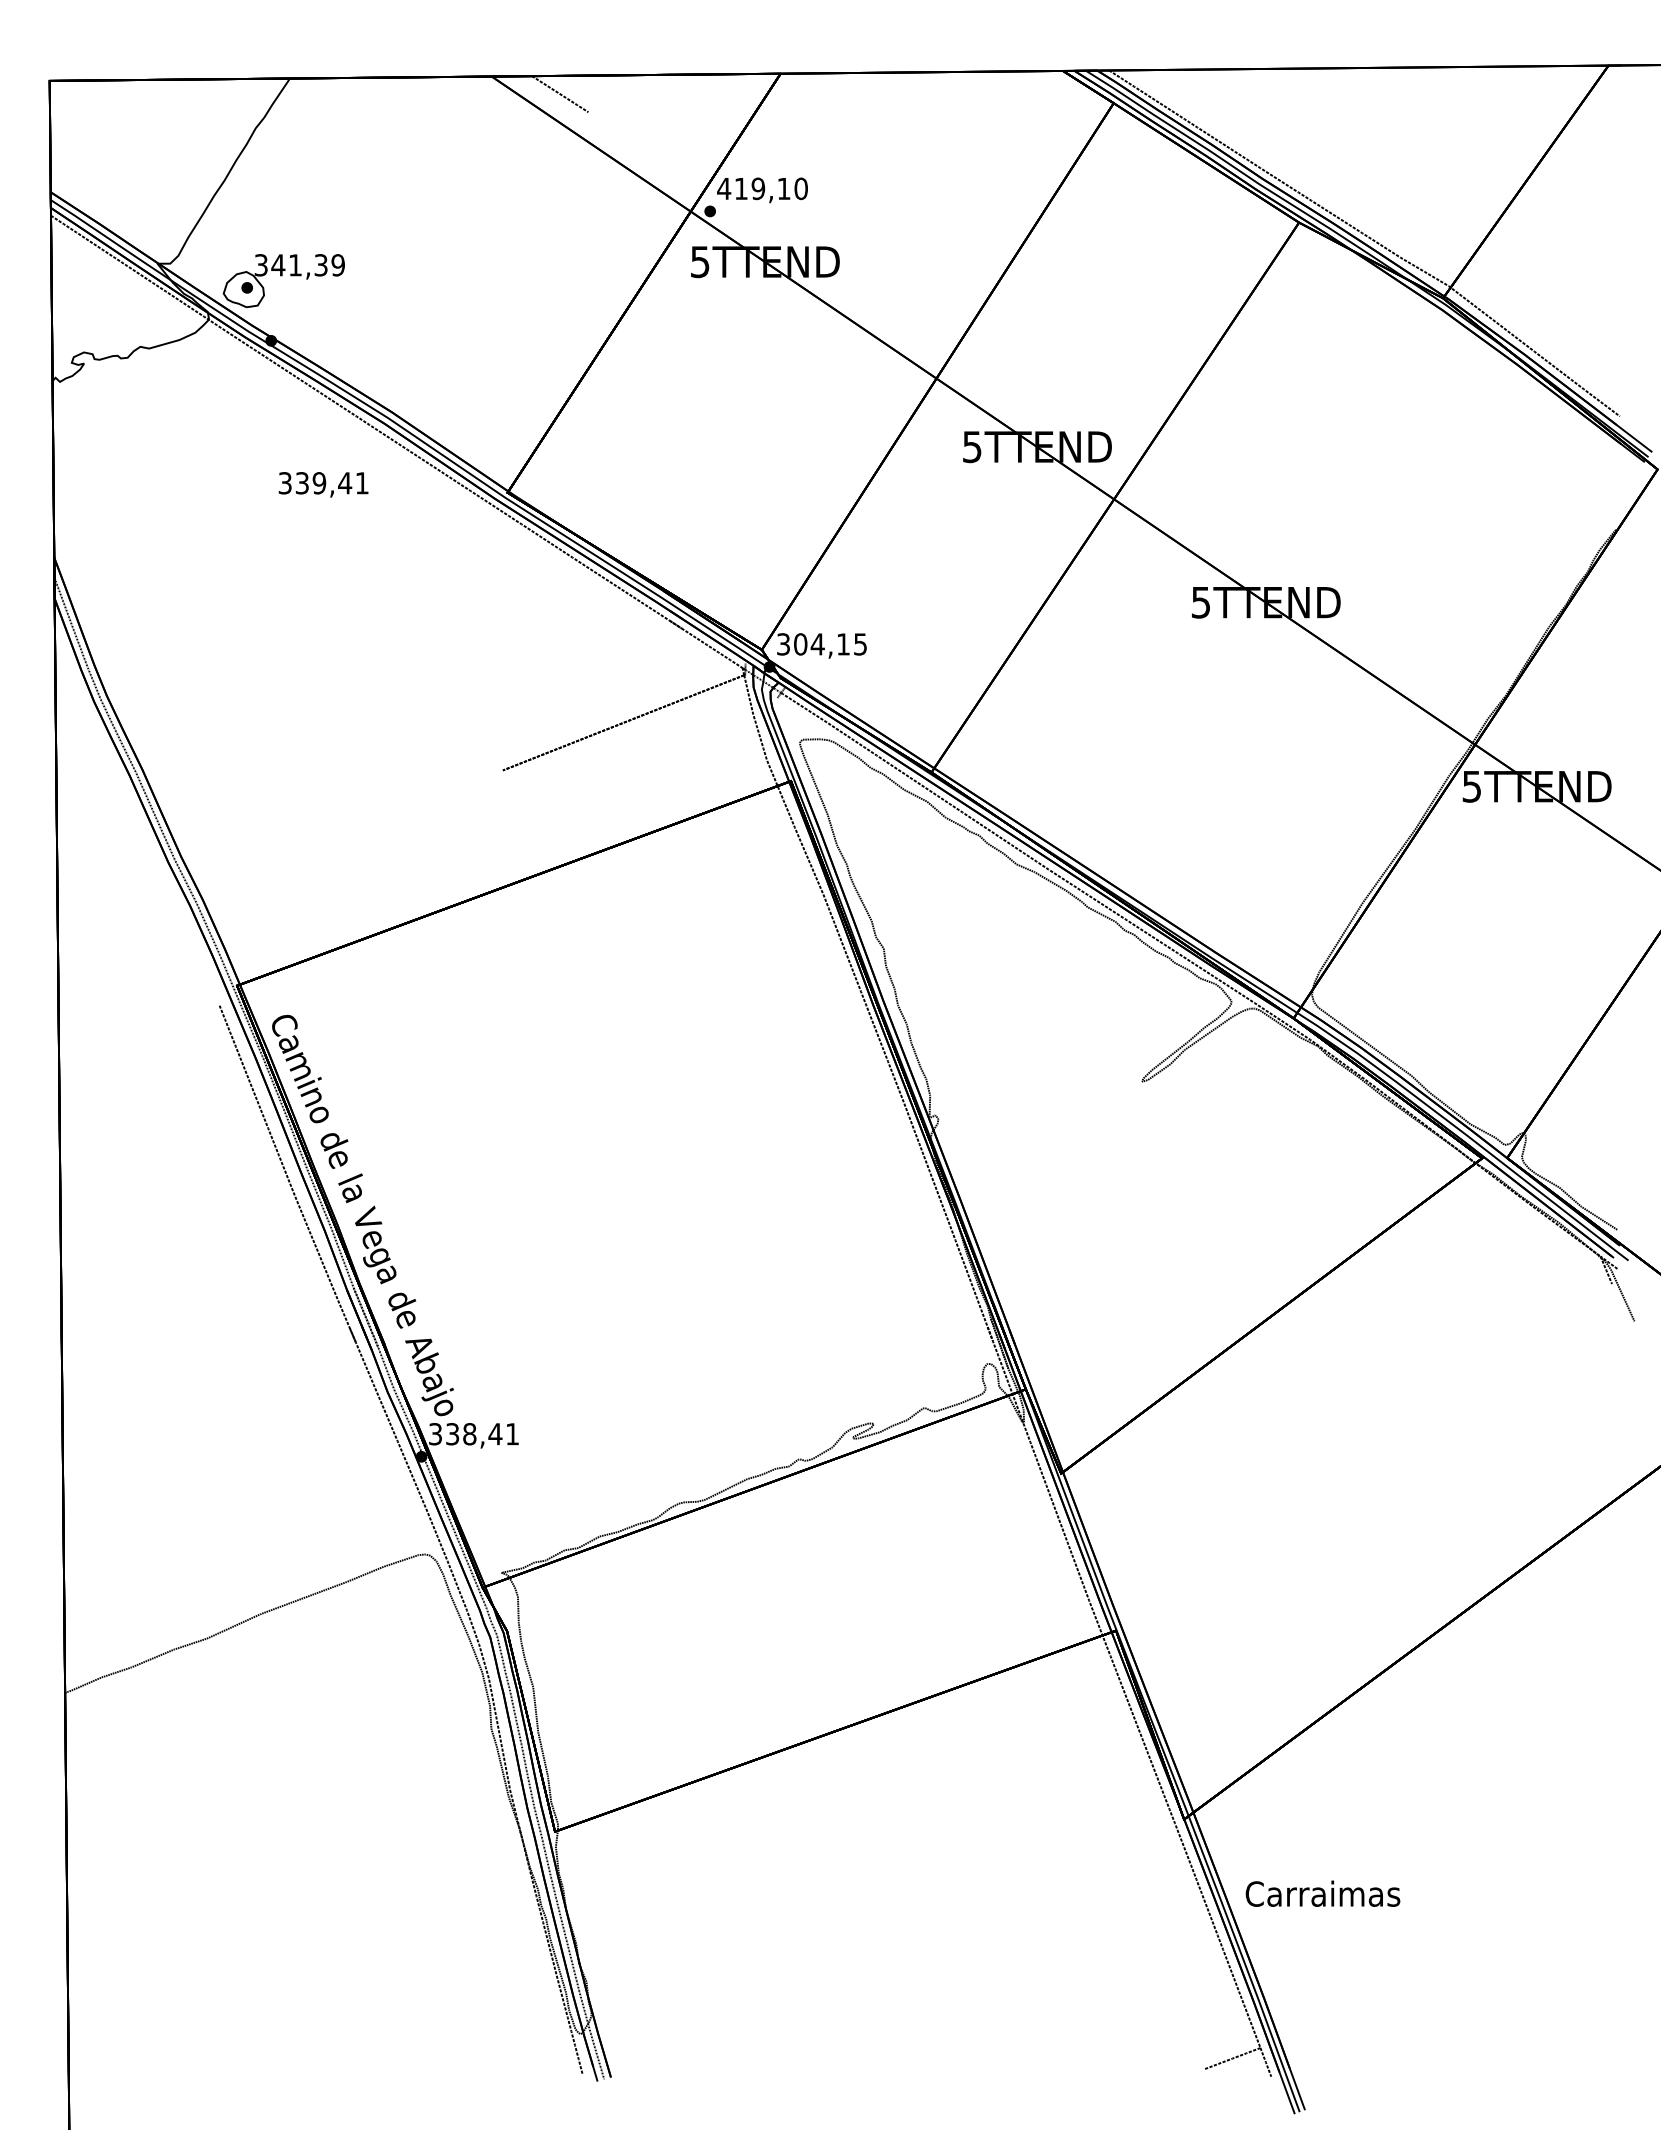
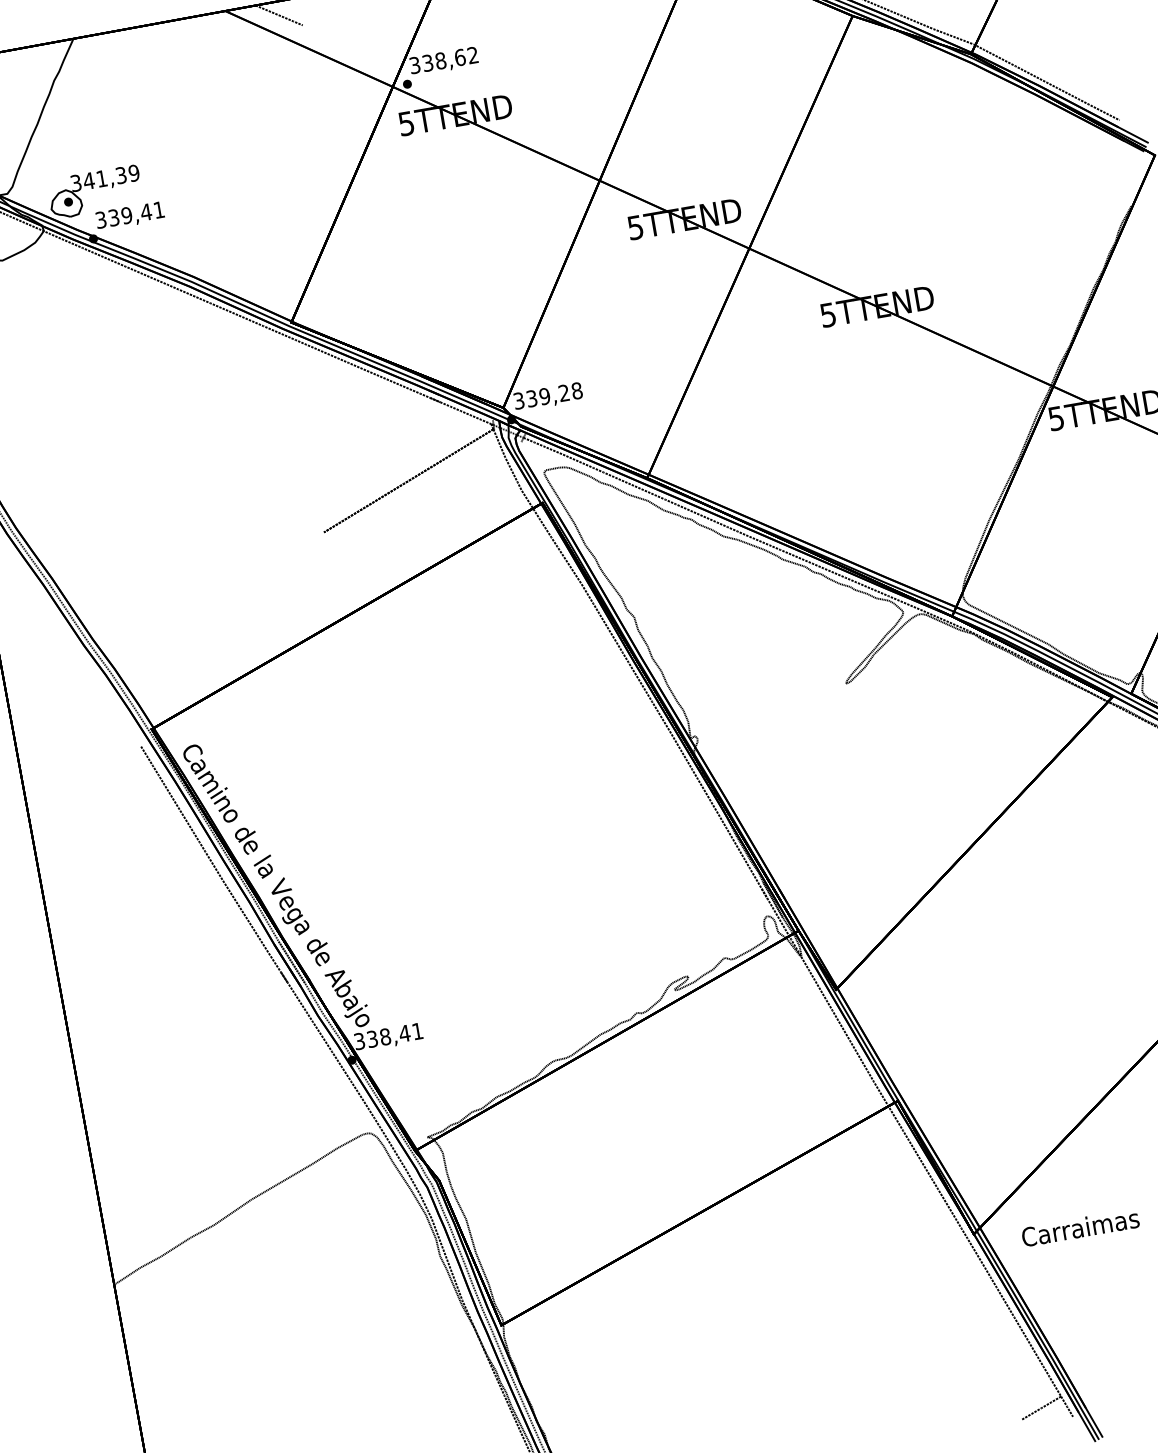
text: (762, 188) -> (443, 60), 419,10 -> 338,62
text: (323, 484) -> (130, 216), moved
text: (830, 644) -> (554, 394), 304,15 -> 339,28
text: (1322, 1893) -> (1080, 1227), moved

